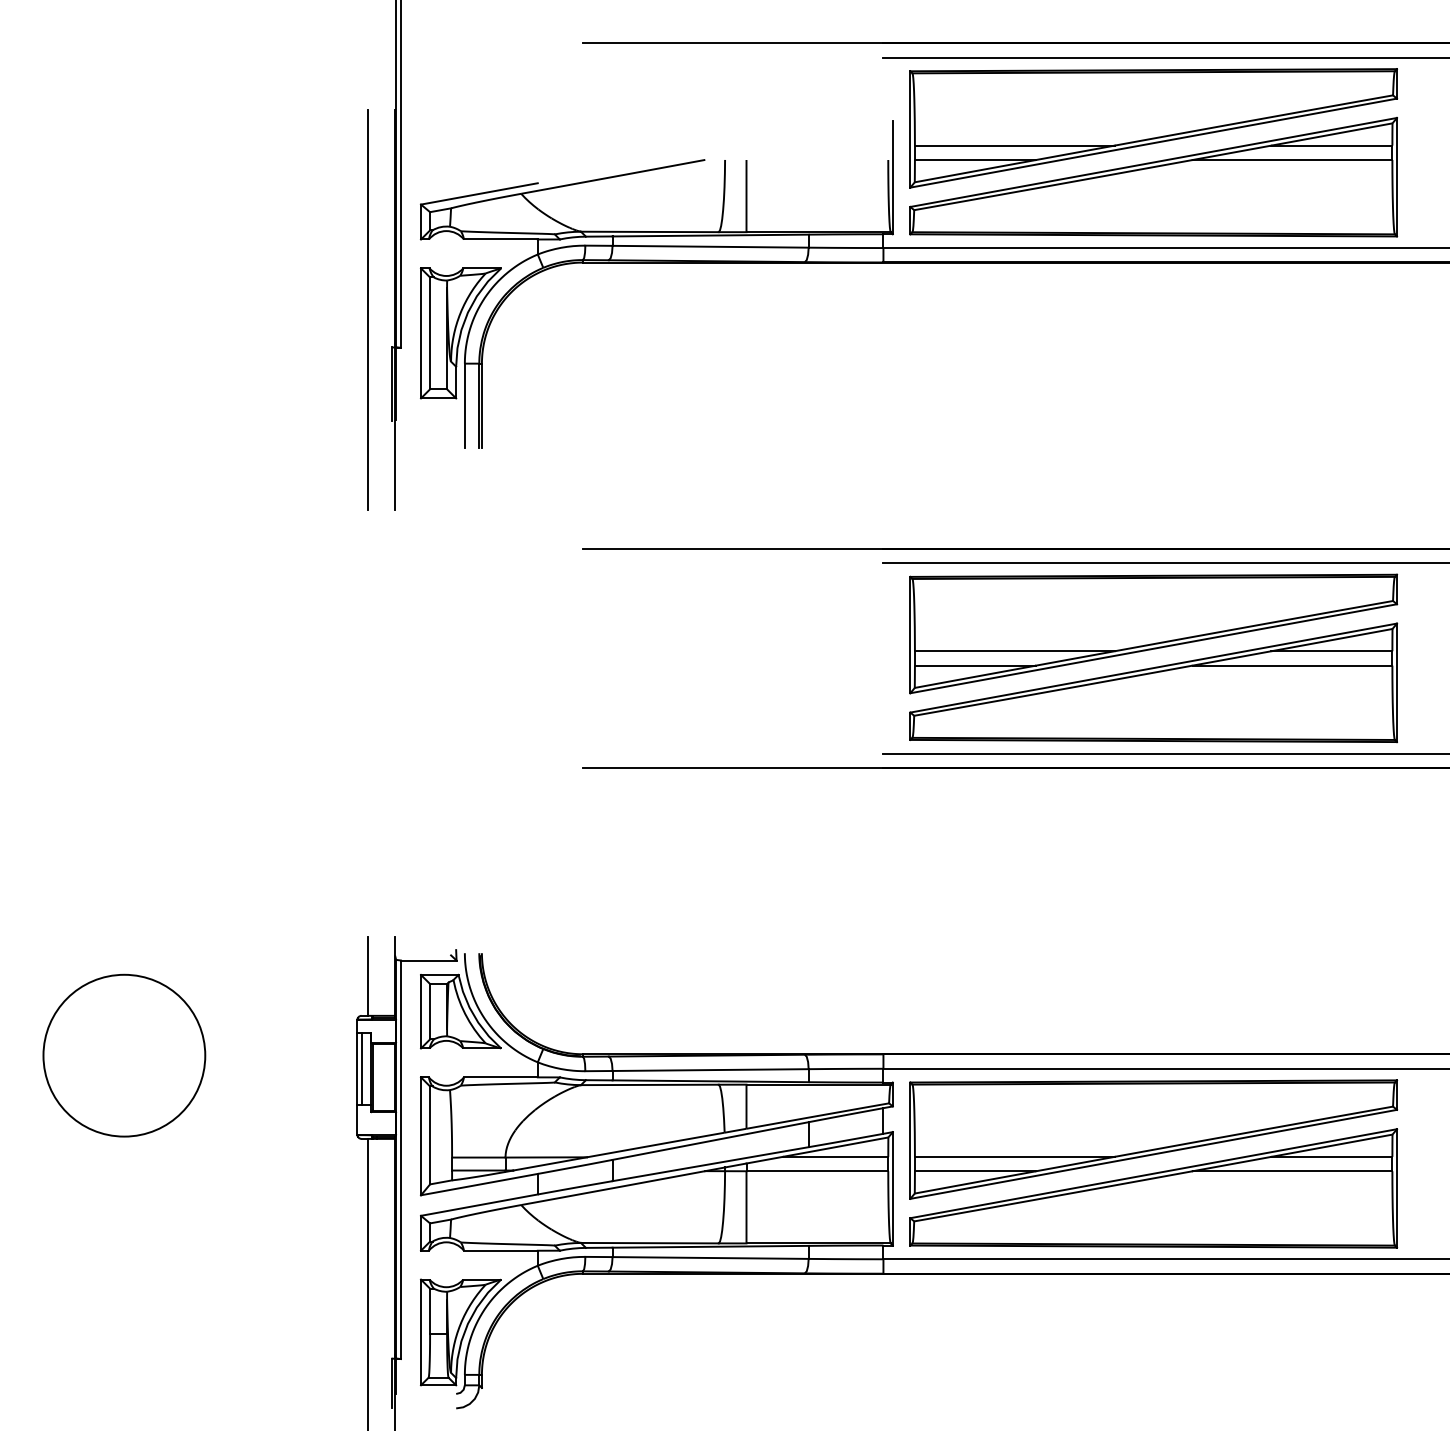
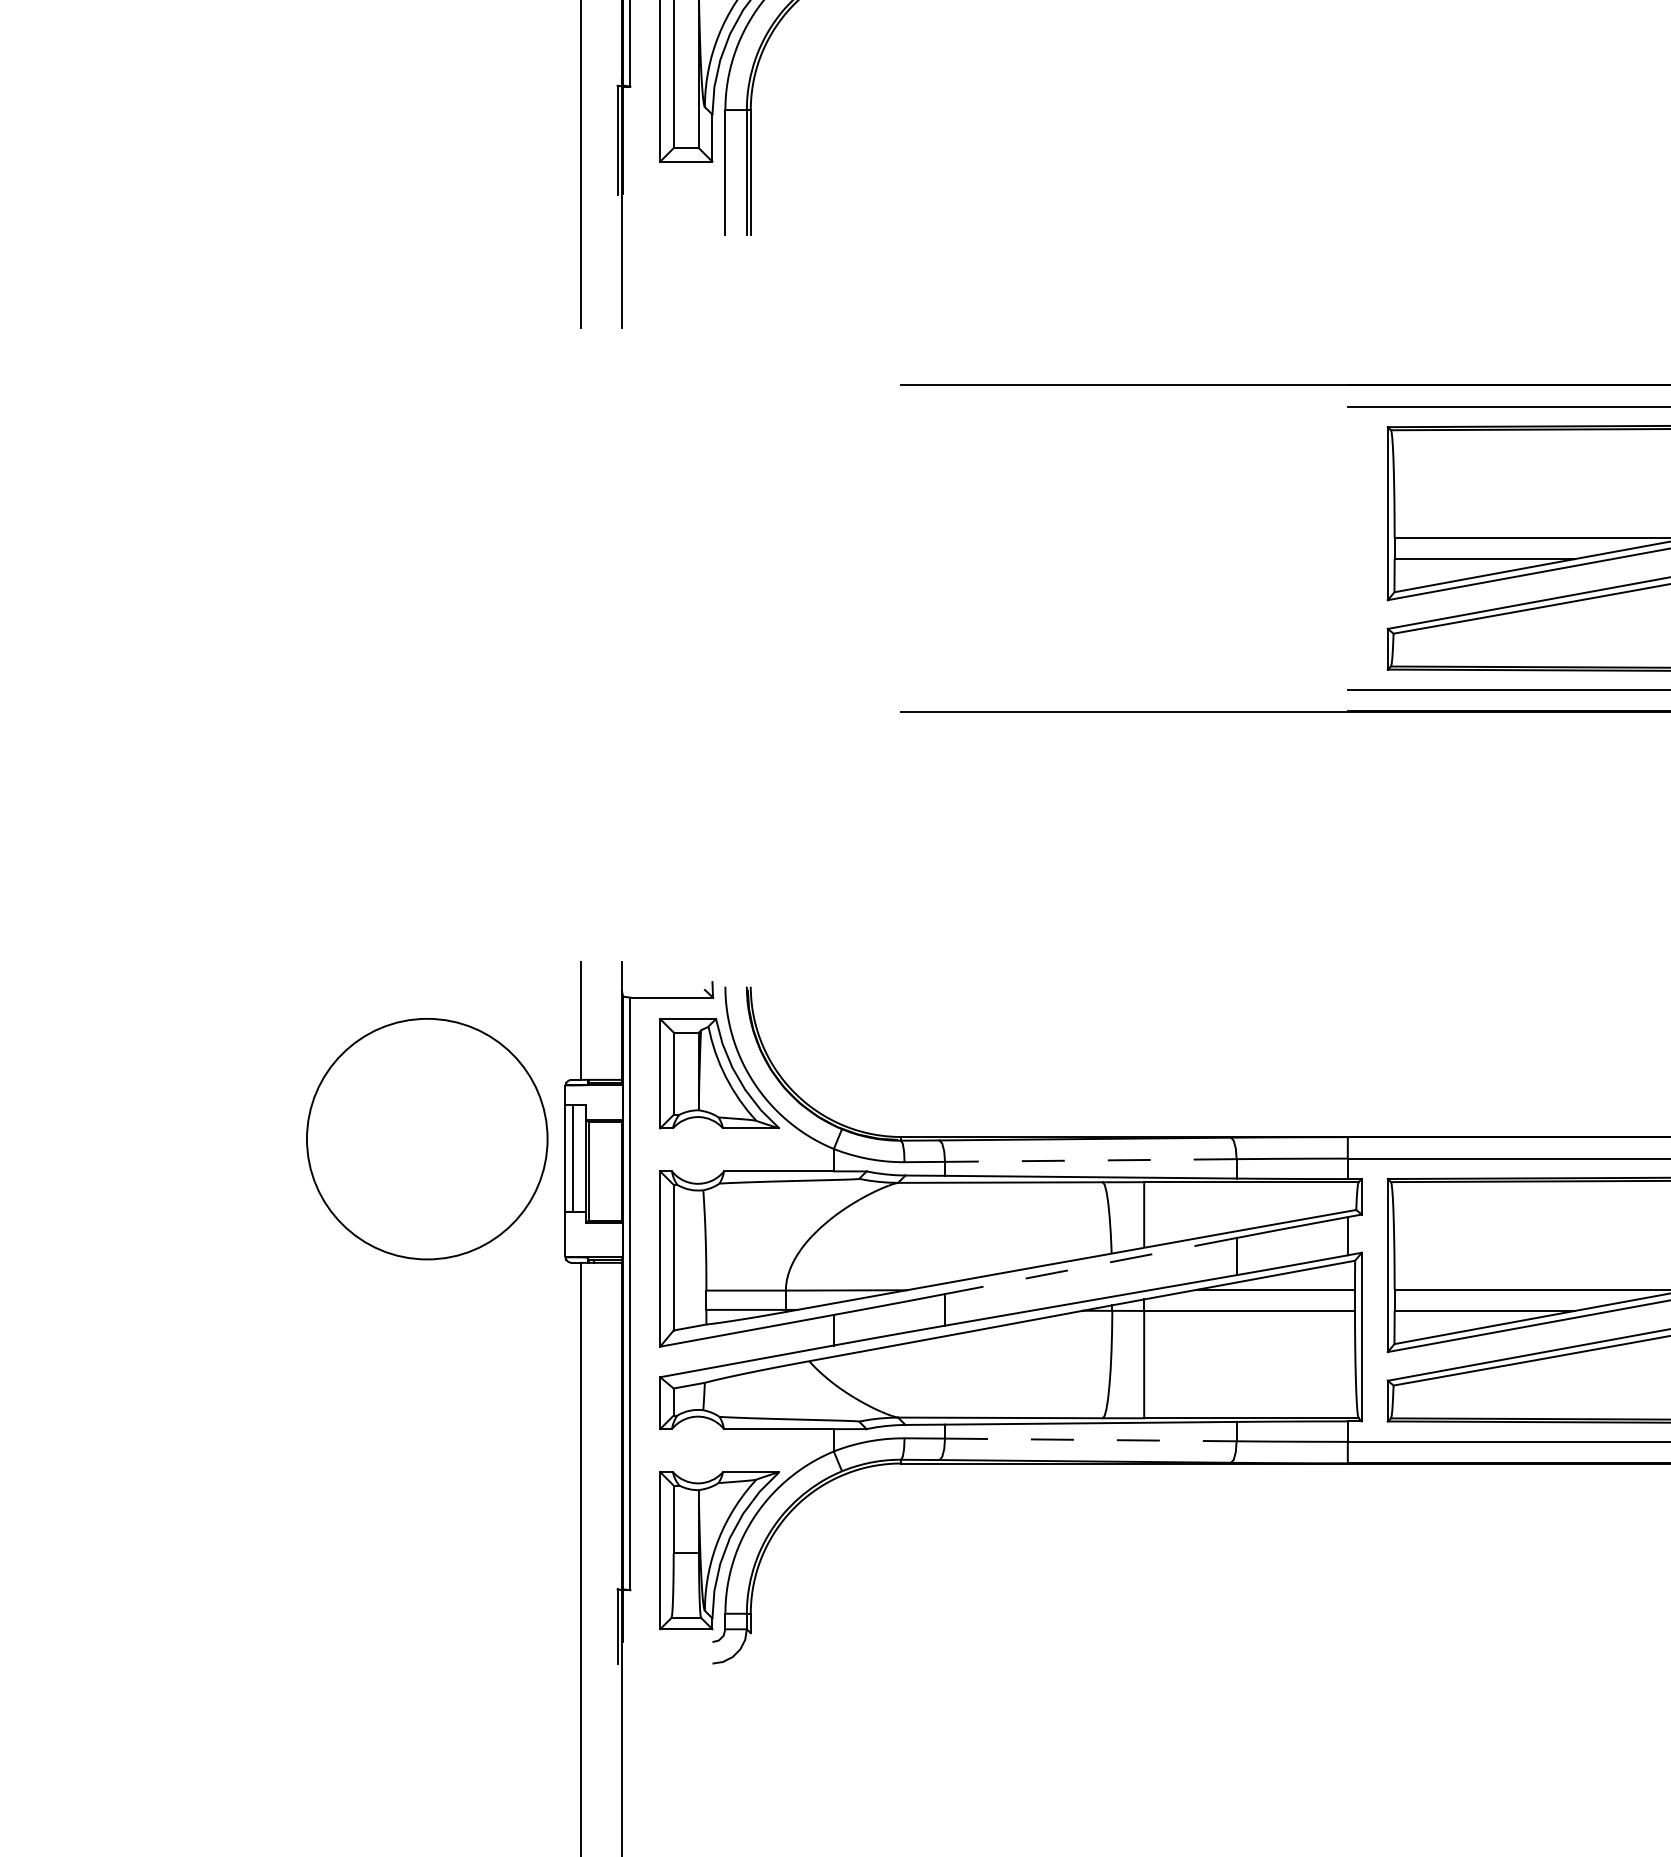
circle: (124, 1055) -> (427, 1138), moved
line: (710, 1070) -> (1090, 1161), solid -> dashed
line: (710, 1141) -> (1090, 1266), solid -> dashed
line: (711, 1258) -> (1092, 1440), solid -> dashed

